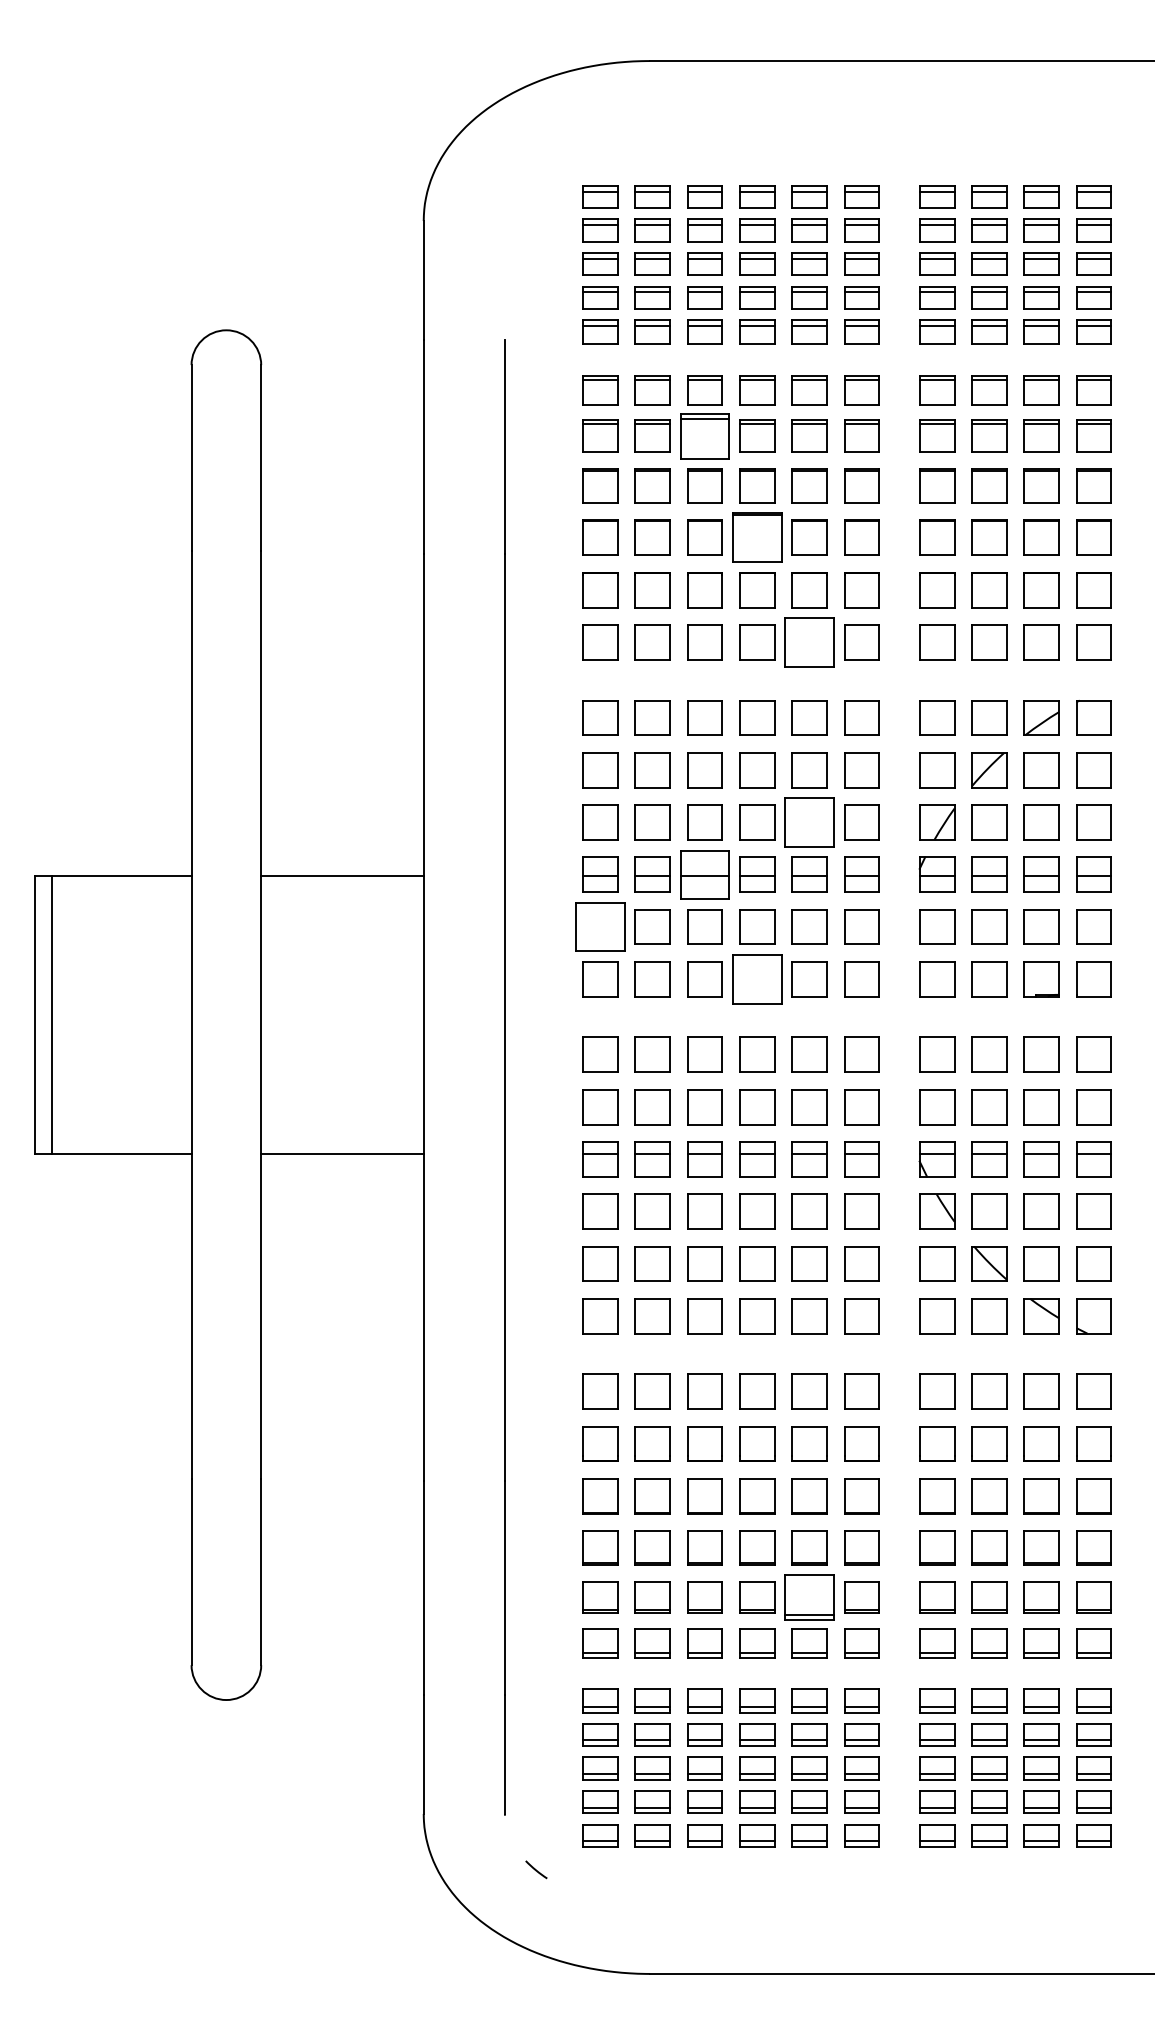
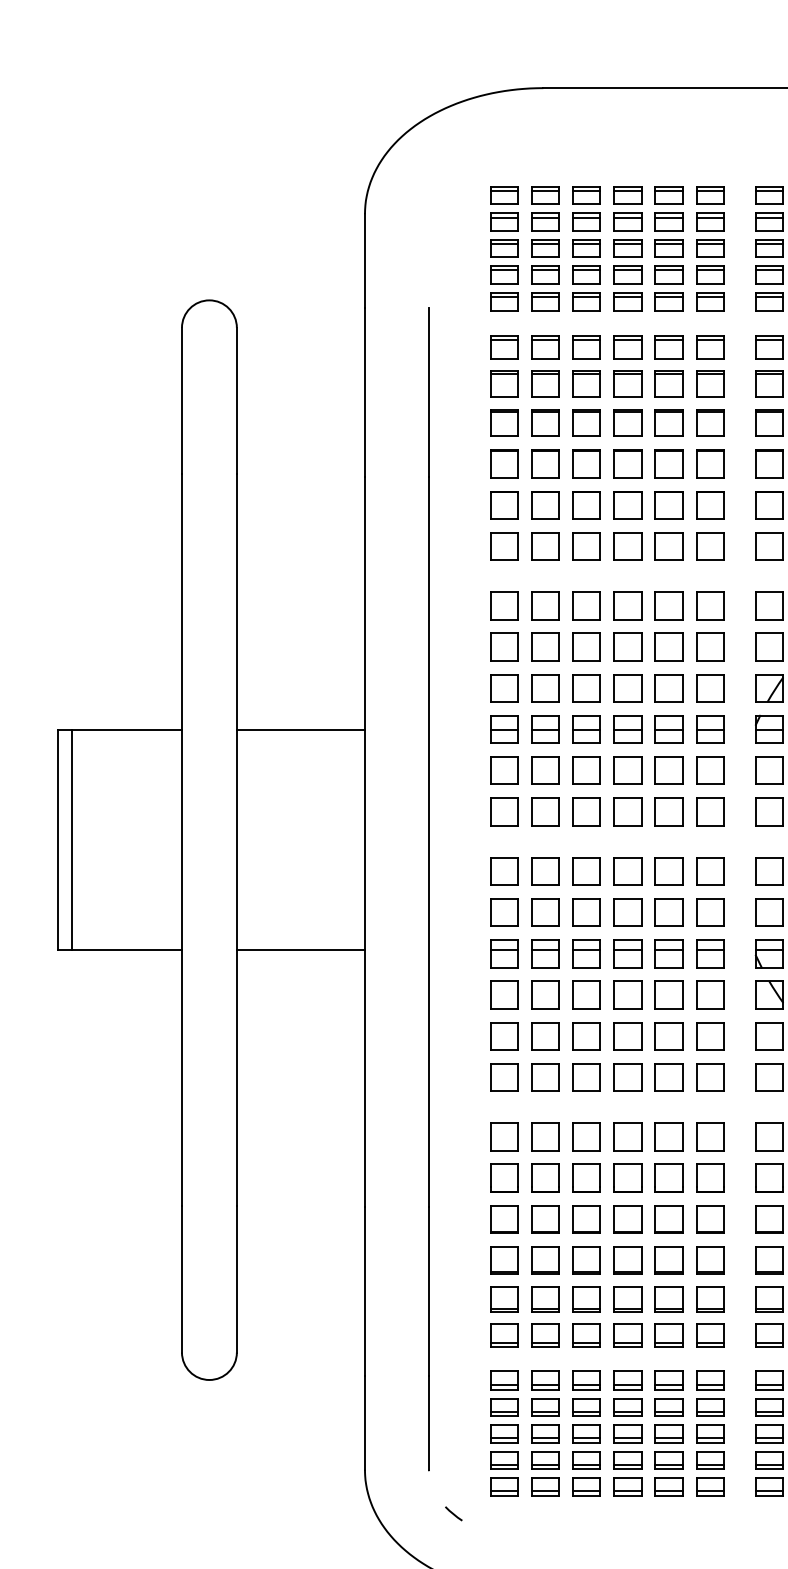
part: (704, 435) -> (586, 383), size x0.71
part: (757, 537) -> (628, 463), size x0.71
part: (809, 642) -> (669, 546), size x0.71
part: (809, 822) -> (669, 688), size x0.71
part: (704, 874) -> (586, 729), size x0.71
part: (600, 926) -> (504, 770), size x0.71
part: (757, 979) -> (628, 812), size x0.71
part: (809, 1597) -> (669, 1299), size x0.71

